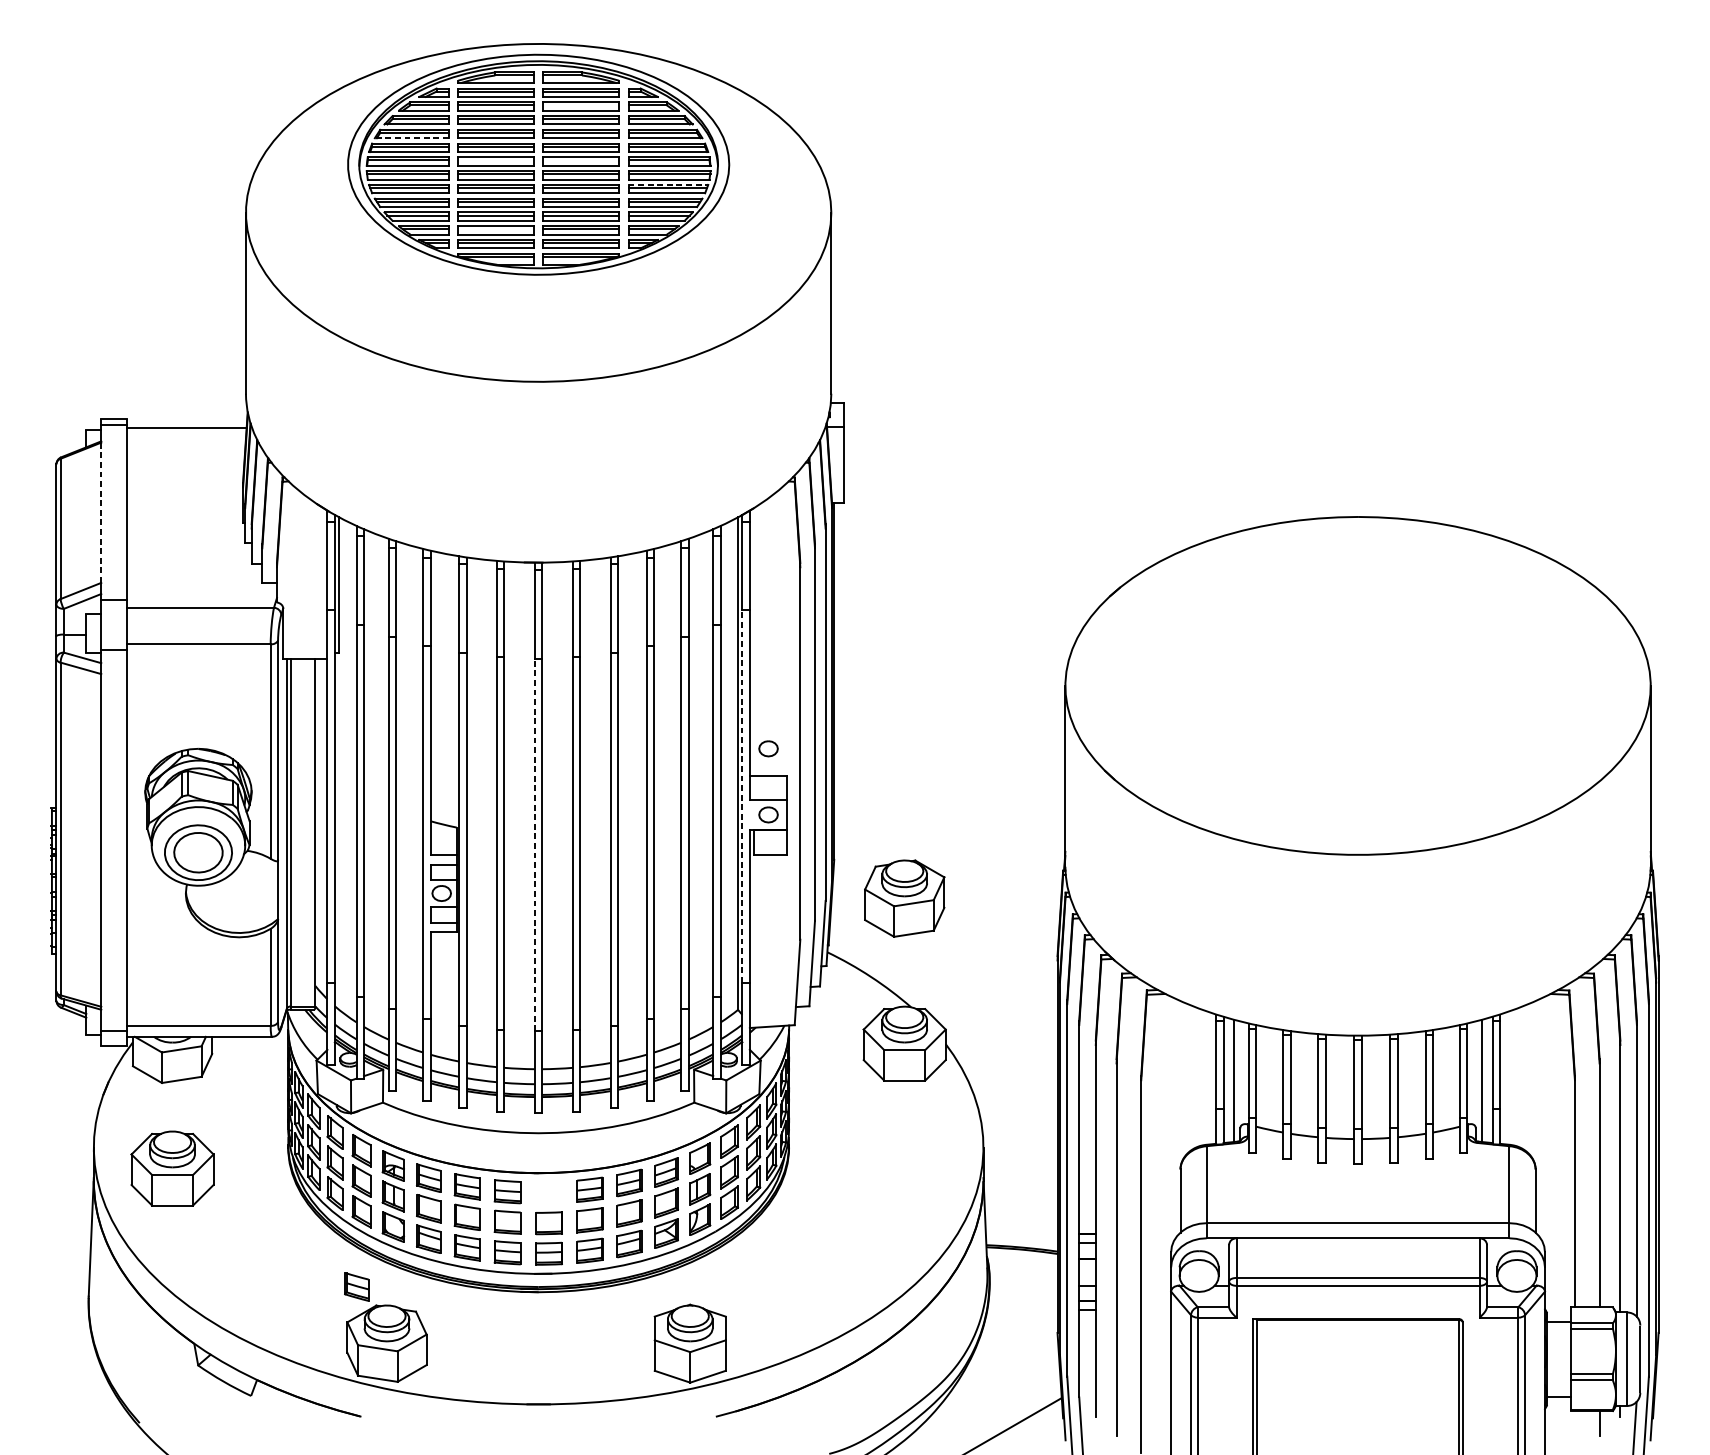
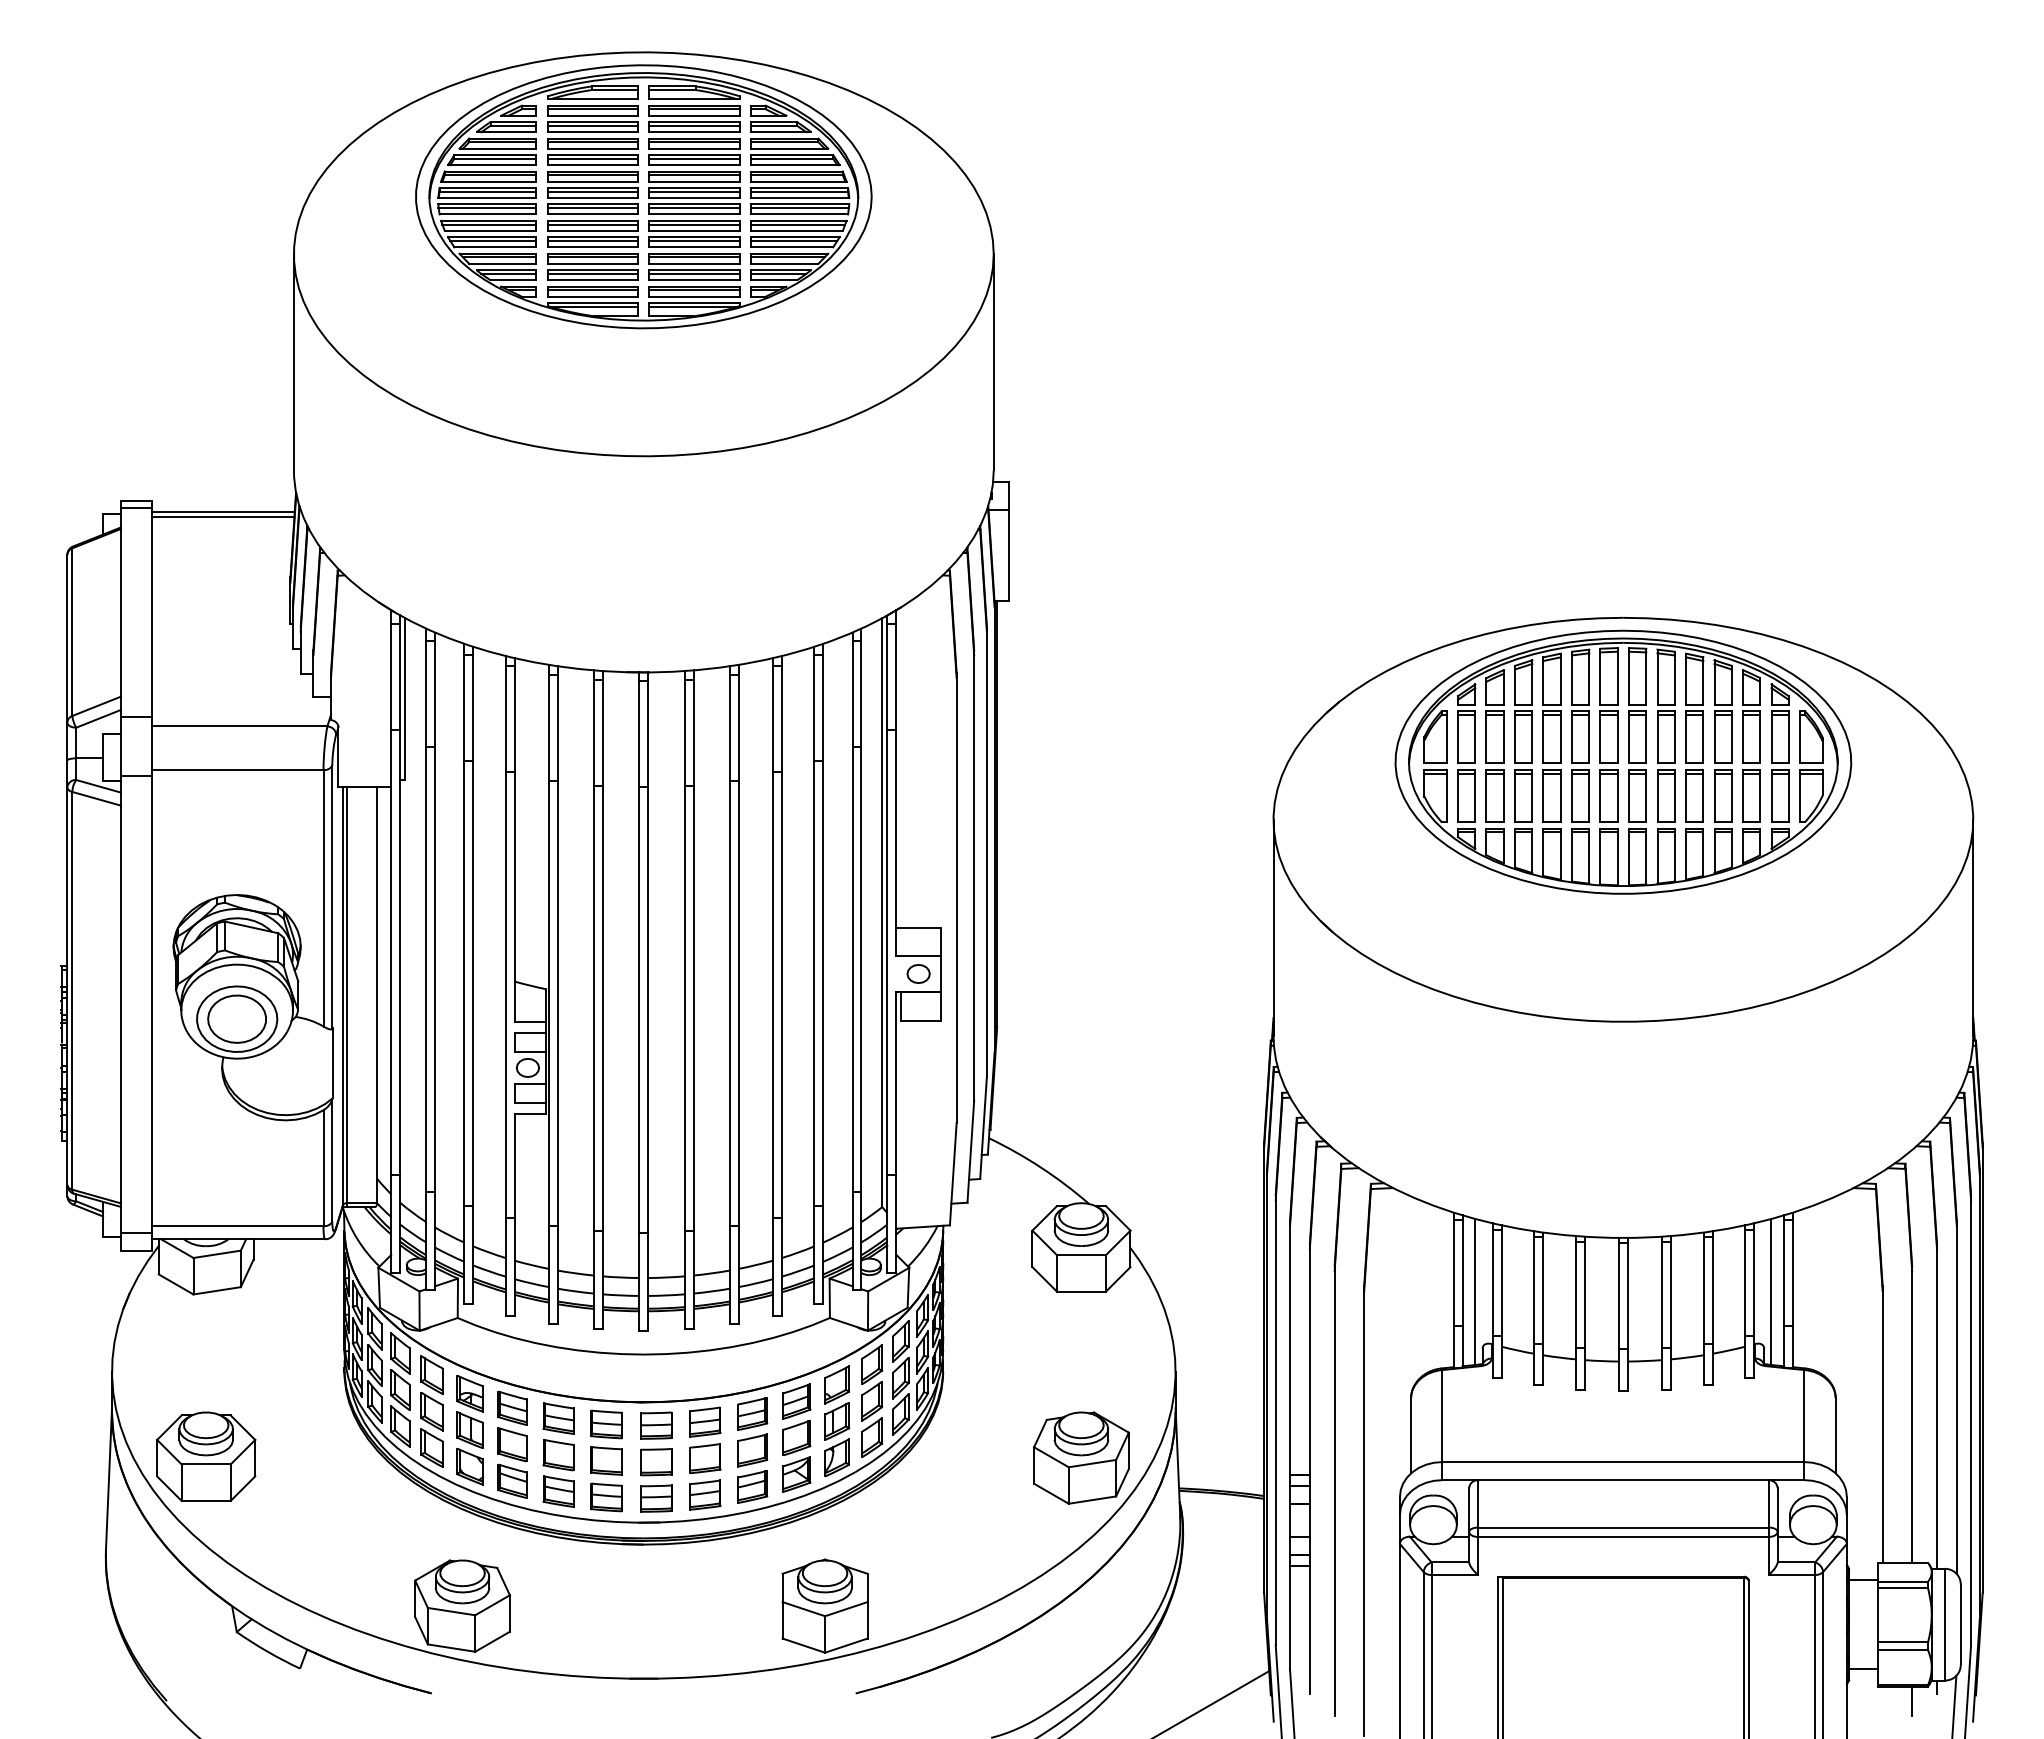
line: (581, 105) -> (694, 125), added
line: (411, 138) -> (491, 165), dashed -> solid
line: (495, 160) -> (592, 191), added
line: (581, 160) -> (694, 191), added
line: (668, 184) -> (798, 220), dashed -> solid
line: (495, 228) -> (592, 273), added
line: (187, 433) -> (223, 517), added
line: (100, 512) -> (120, 612), dashed -> solid
part: (1358, 637) -> (1623, 761), added
part: (768, 748) -> (918, 894), removed
line: (742, 796) -> (887, 952), dashed -> solid
line: (535, 844) -> (639, 1009), dashed -> solid
part: (904, 898) -> (1081, 1457), moved
part: (172, 1168) -> (206, 1456), moved
part: (549, 1192) -> (656, 1425), added
part: (356, 1286) -> (426, 1537), removed

